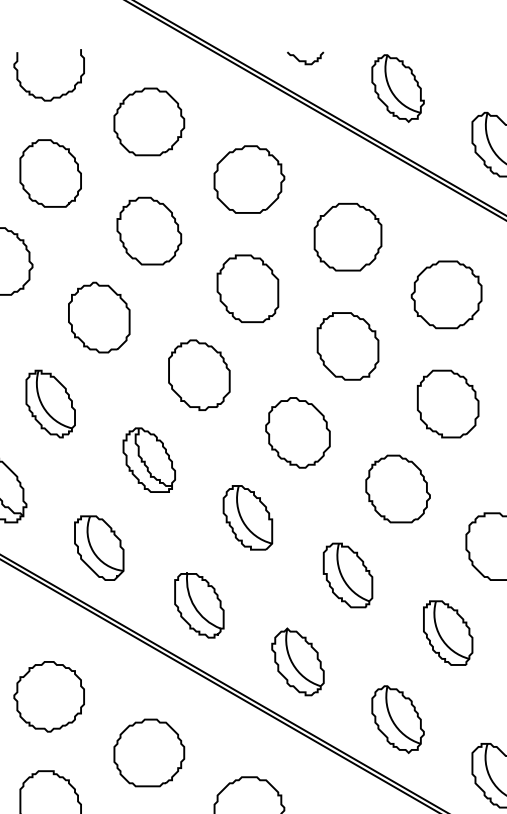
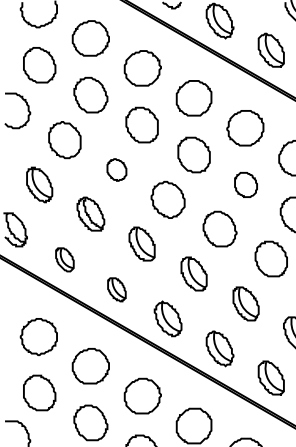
part: (198, 374) -> (116, 169), size x0.6
part: (446, 403) -> (245, 184), size x0.7
part: (98, 547) -> (64, 259), size x0.7
part: (198, 605) -> (116, 289), size x0.7

